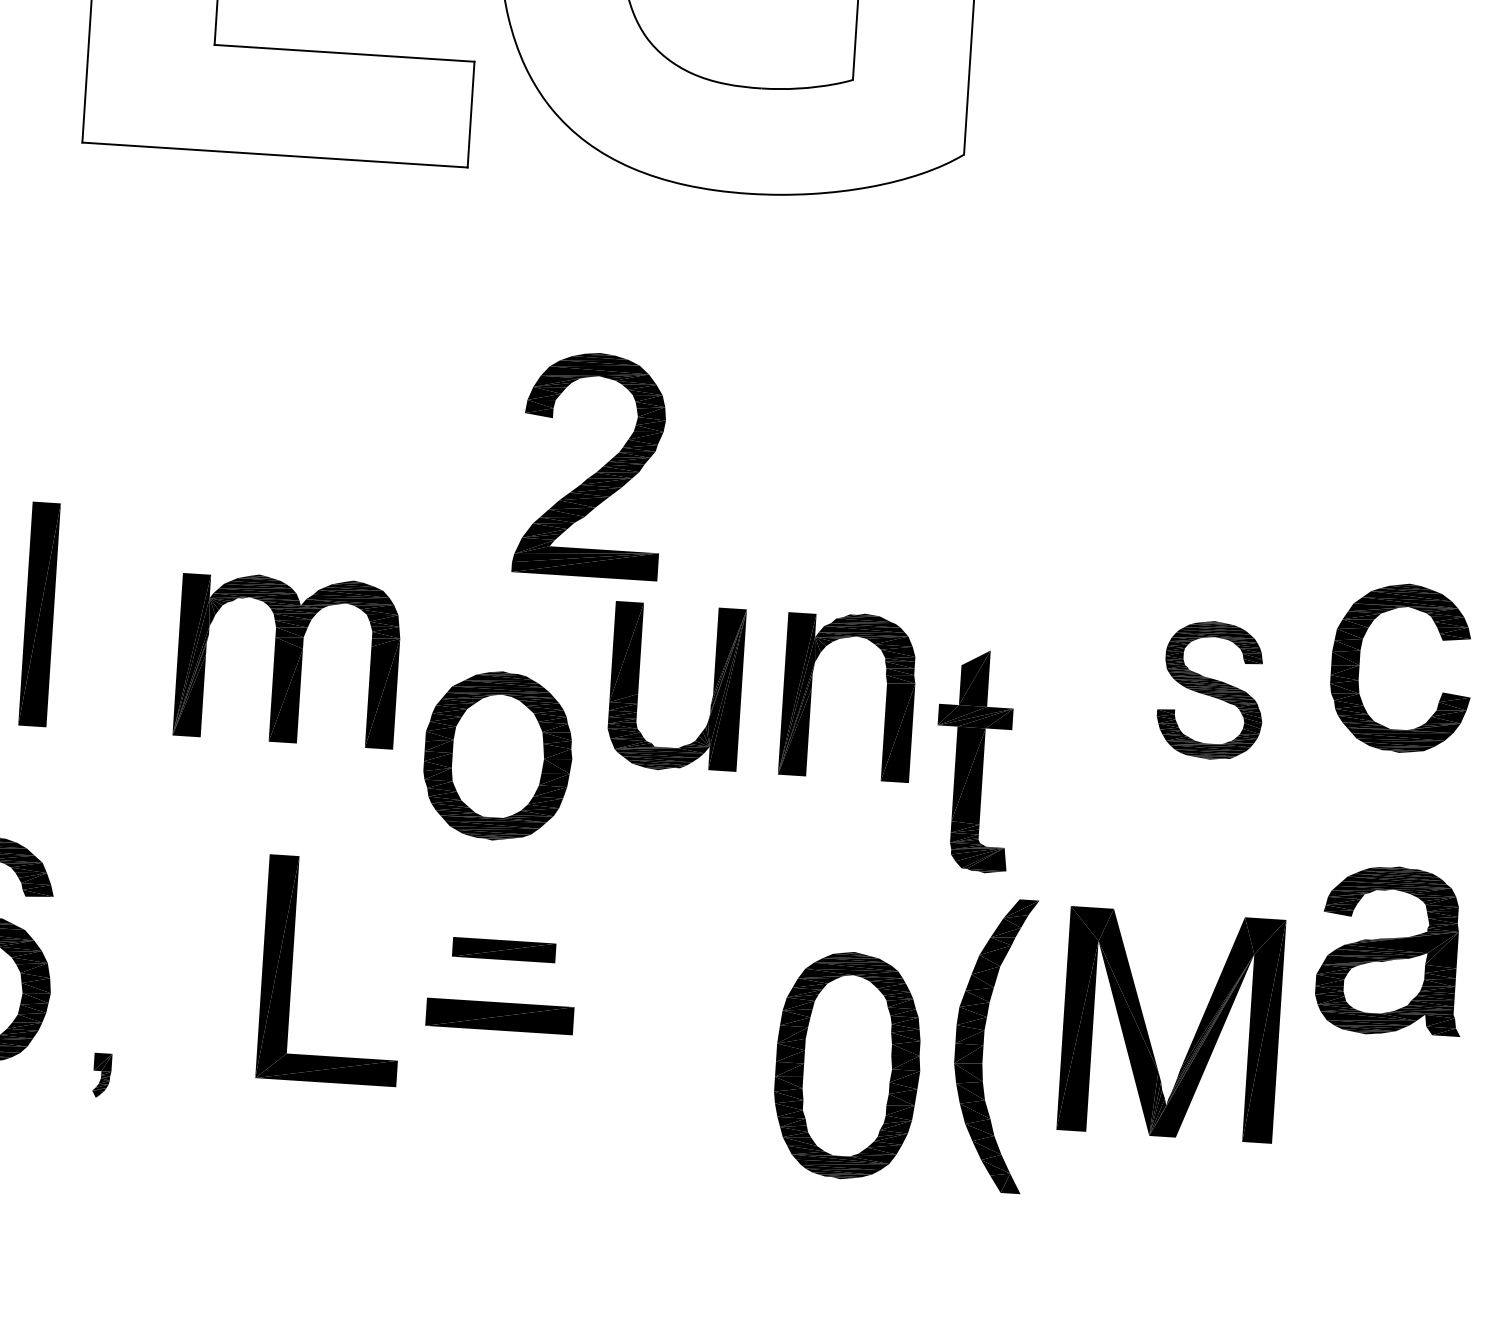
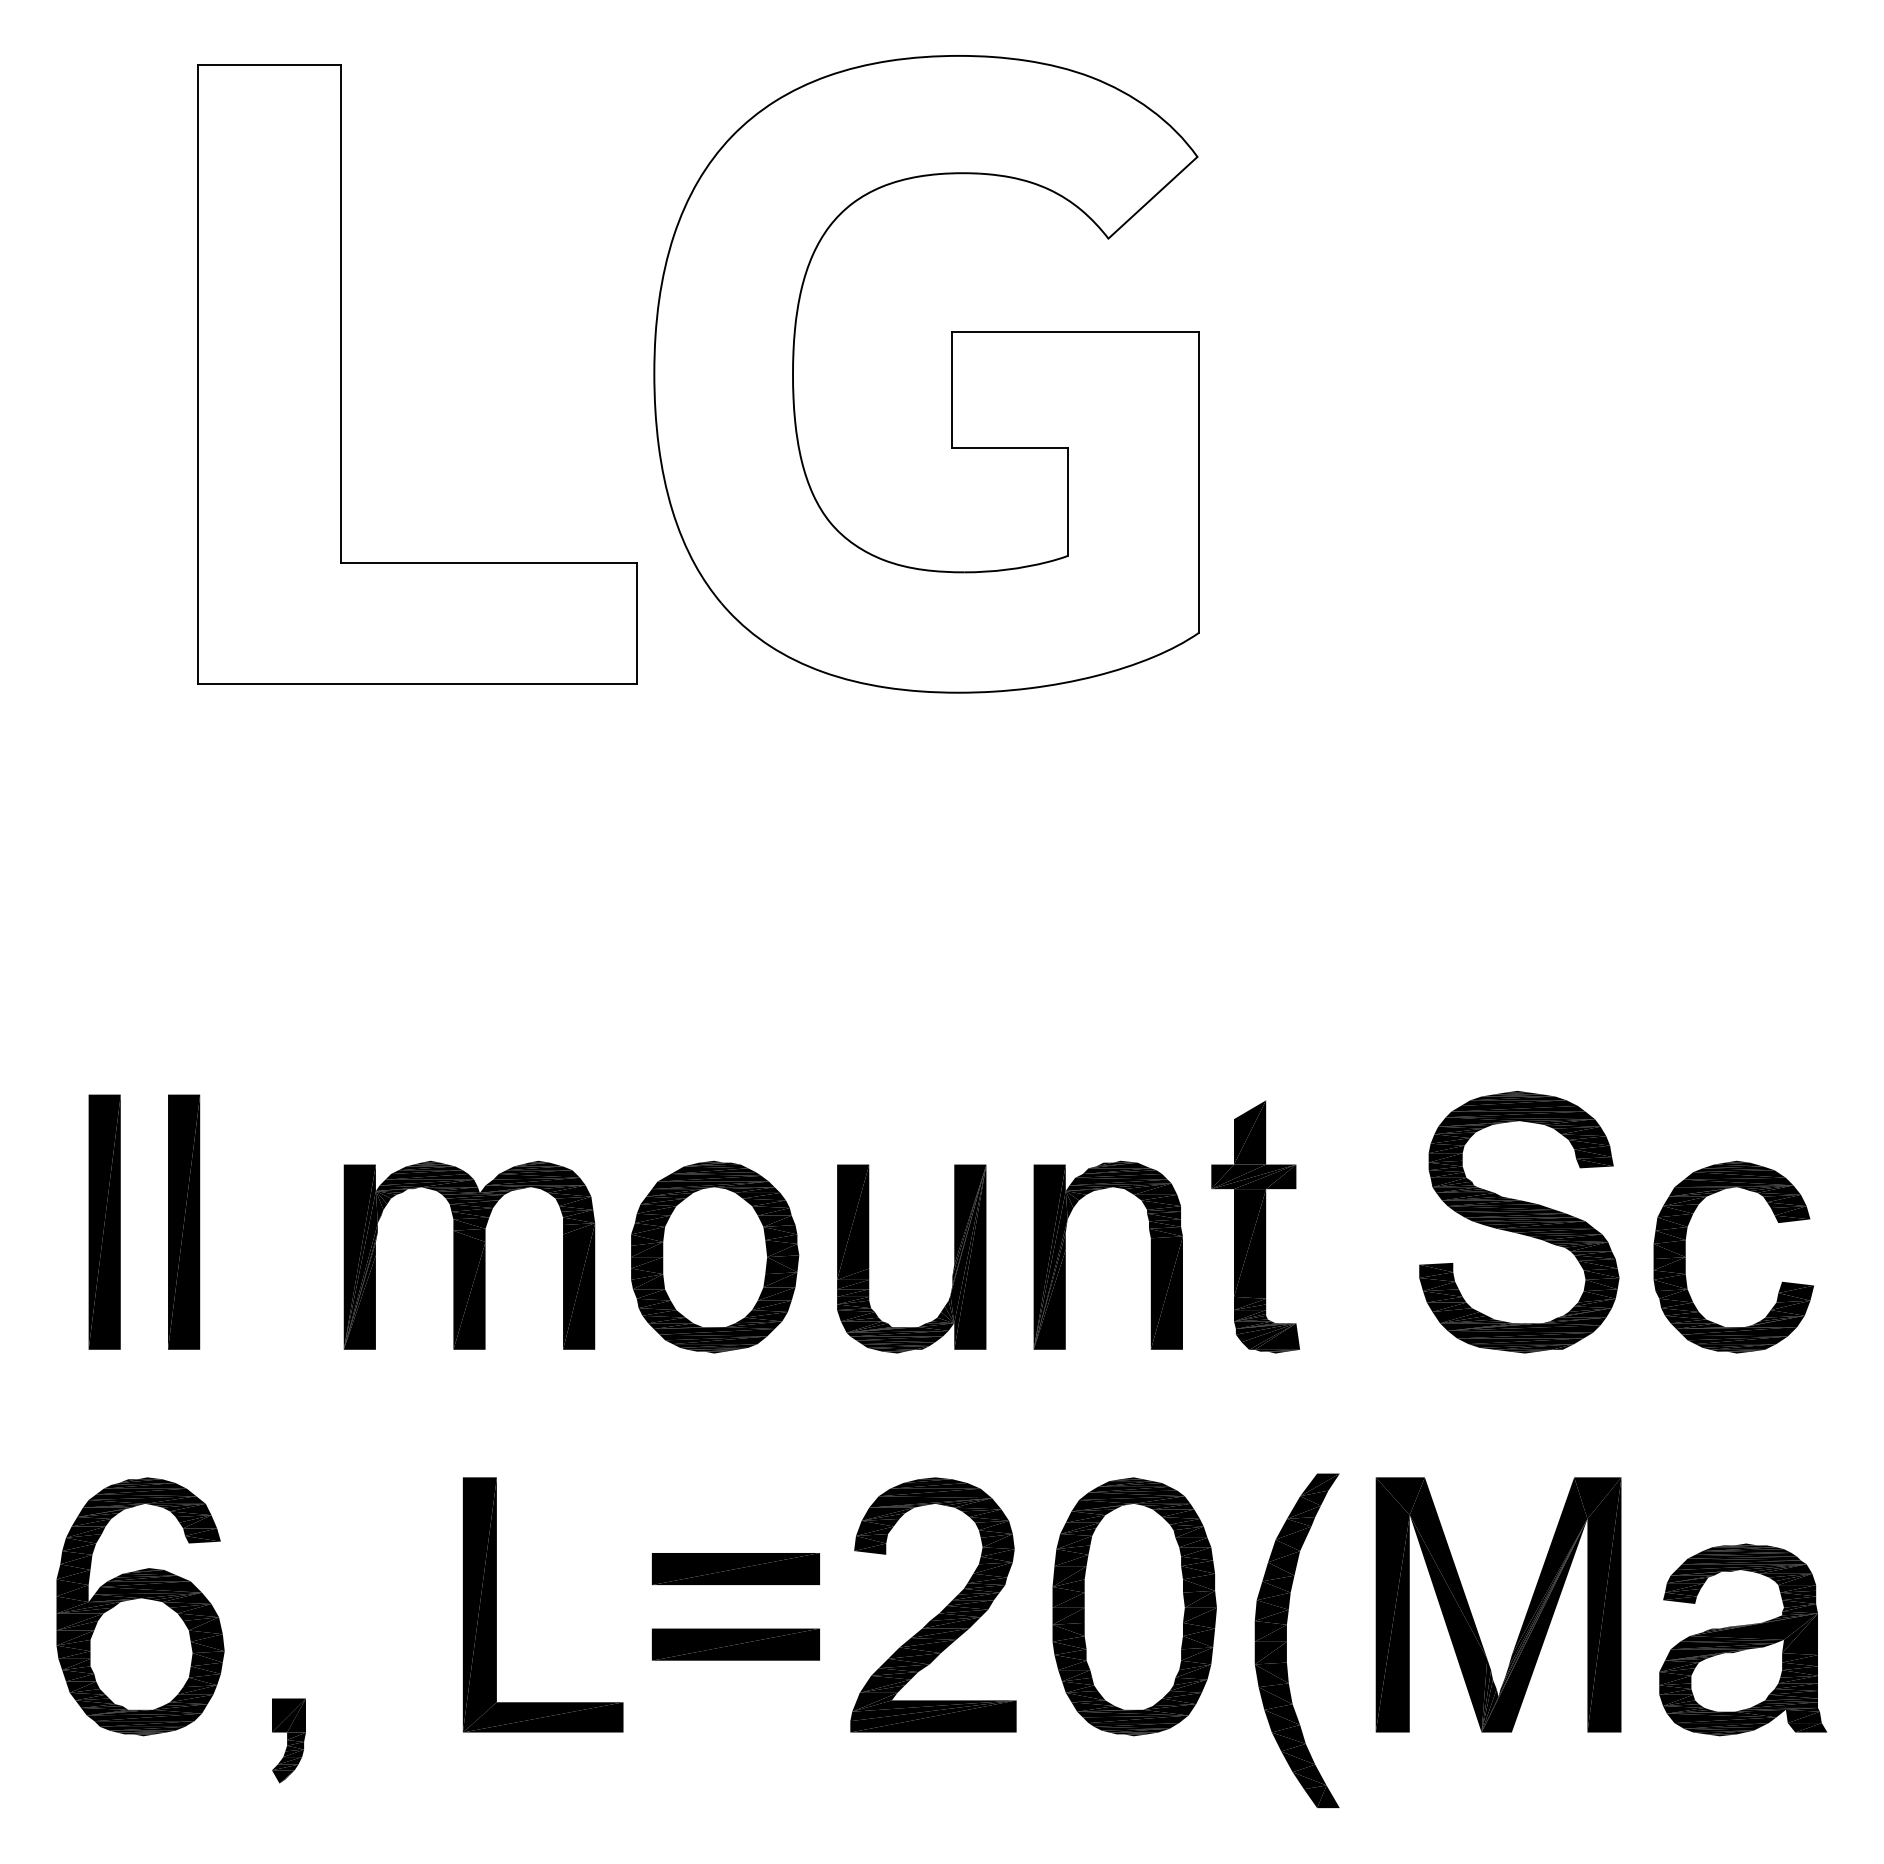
part: (598, 471) -> (941, 1611), moved
part: (1359, 664) -> (1685, 1256), moved
part: (1211, 690) -> (1519, 1222), size x1.67
part: (498, 755) -> (715, 1256), moved
part: (974, 760) -> (1255, 1226), moved
part: (503, 949) -> (735, 1568), size x1.43
part: (1392, 950) -> (1743, 1639), moved
part: (847, 1065) -> (1134, 1606), moved
part: (101, 1075) -> (288, 1740), size x1.67

